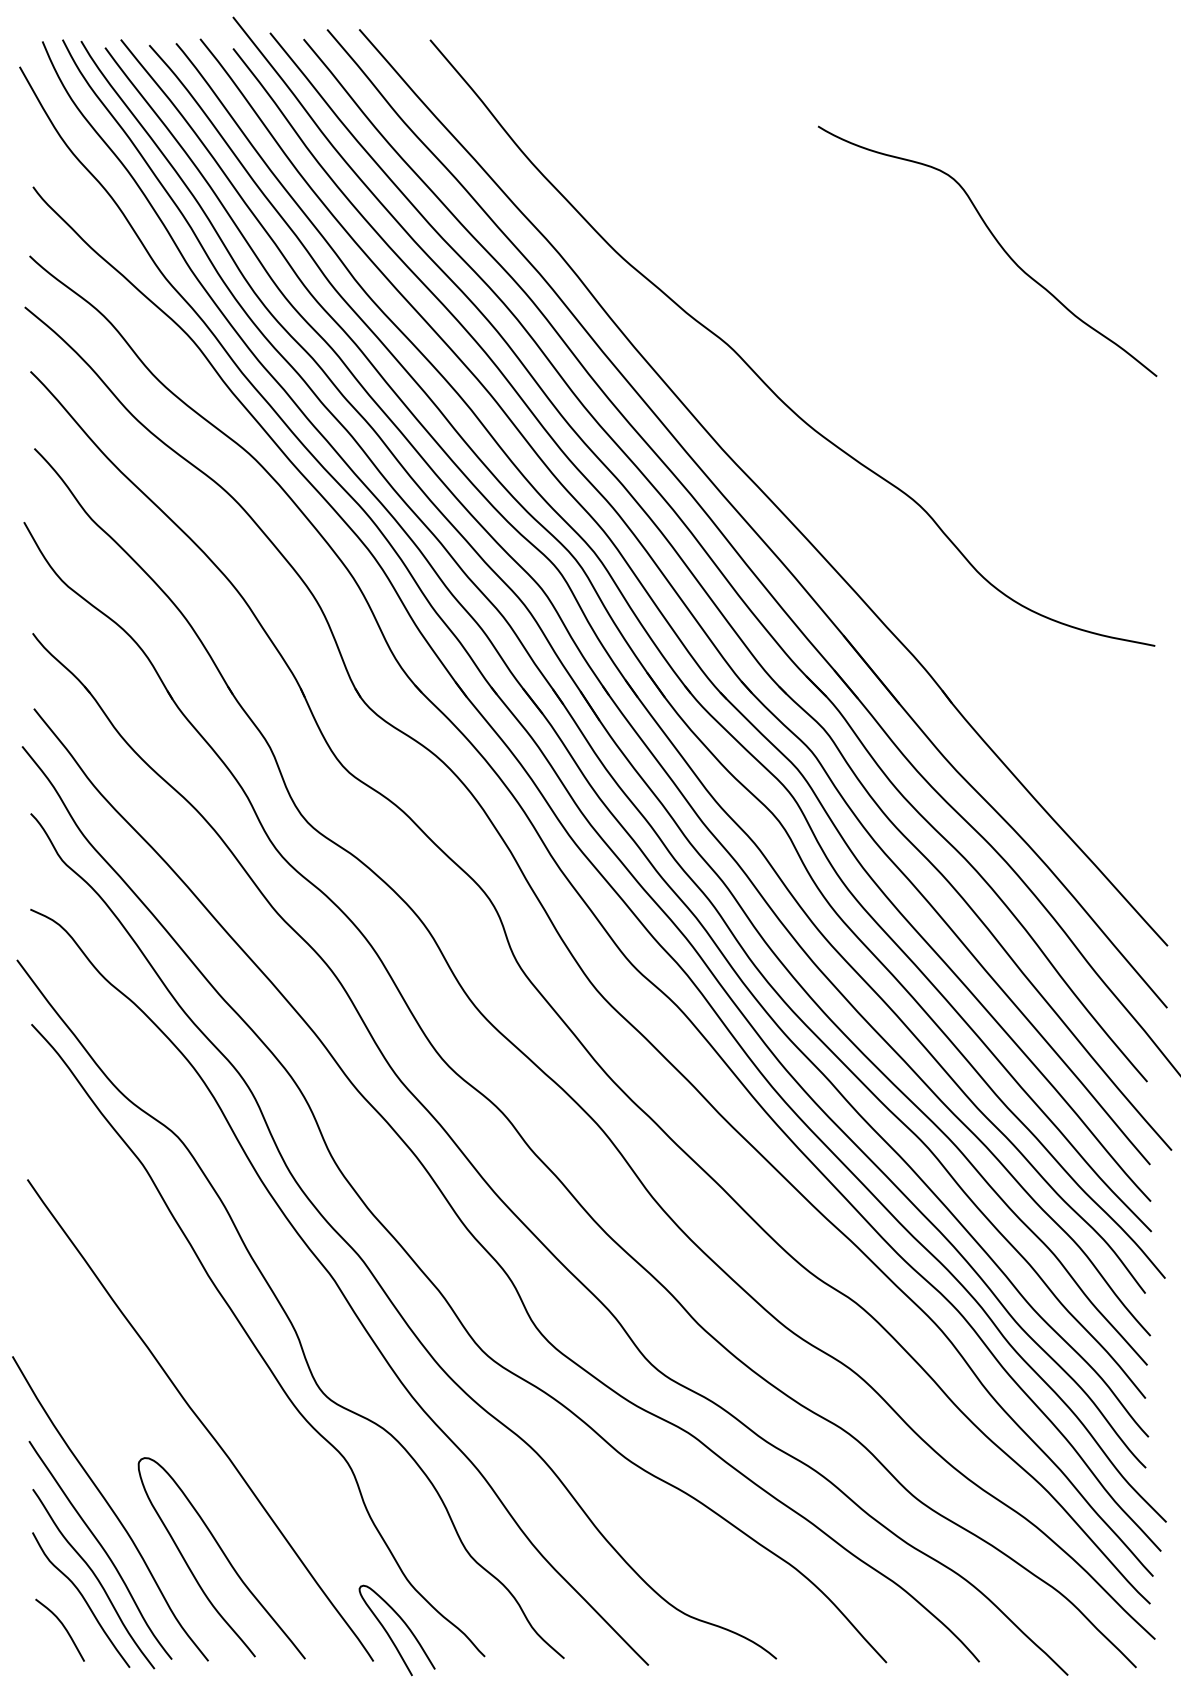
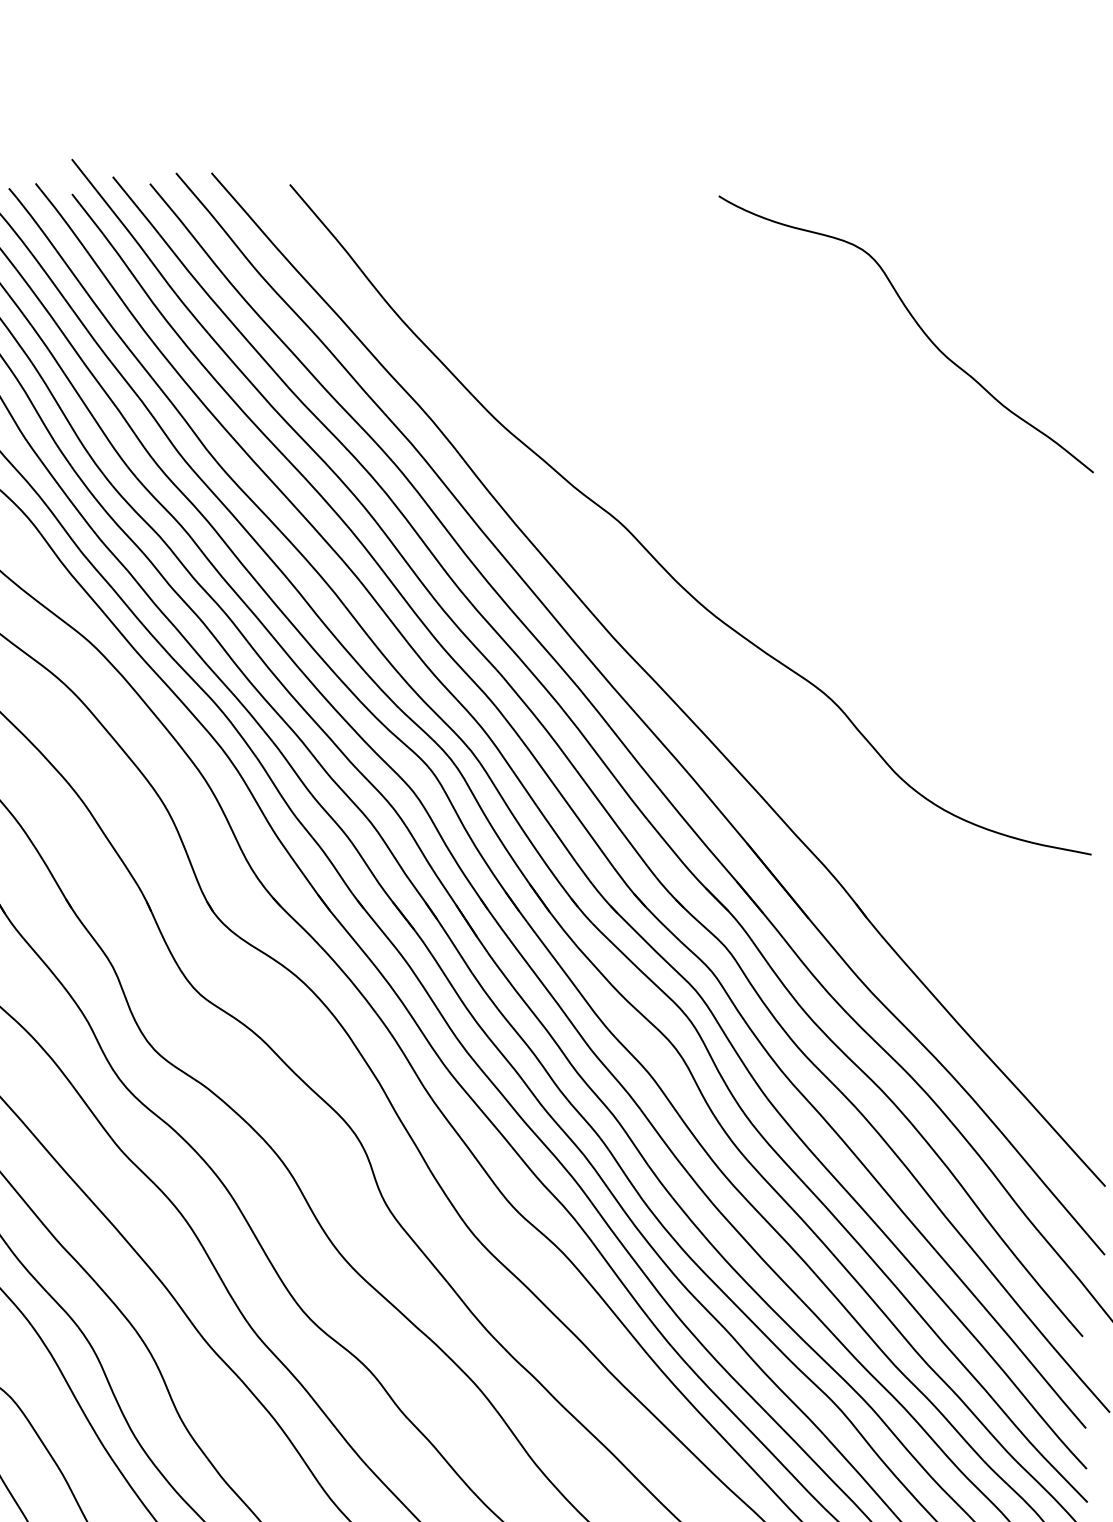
curve: (997, 243) -> (917, 325), moved

